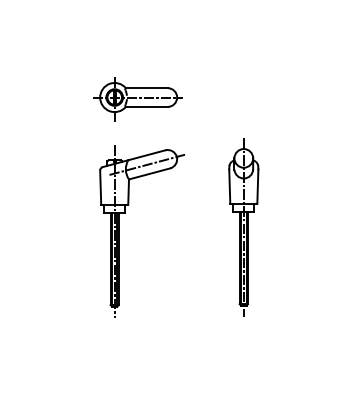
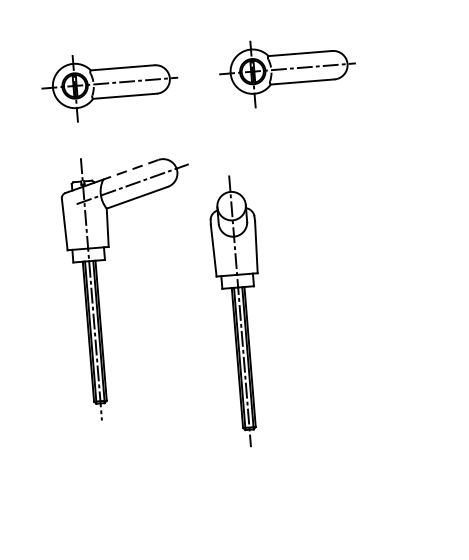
part: (254, 99) -> (287, 71), added
line: (146, 155) -> (130, 170), solid -> dashed
part: (243, 227) -> (239, 311), moved

